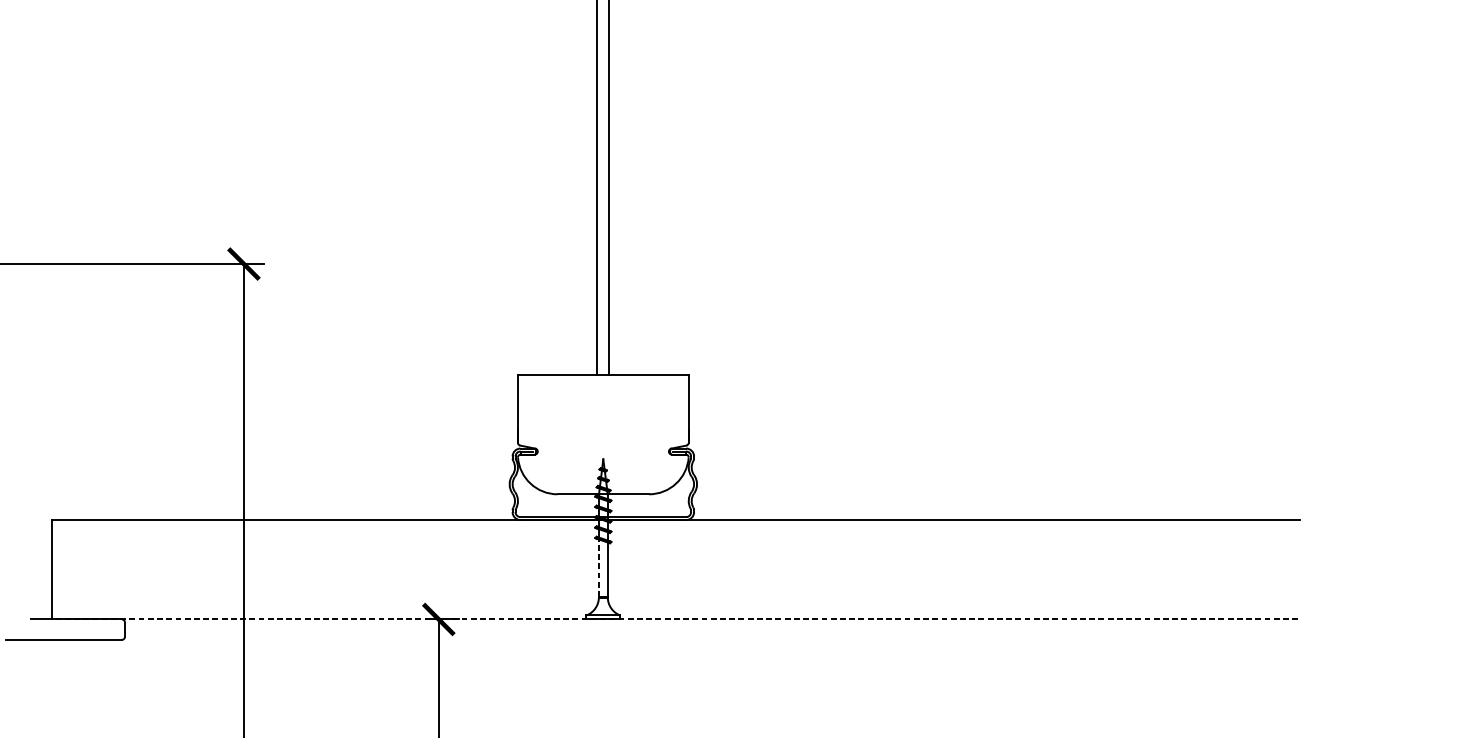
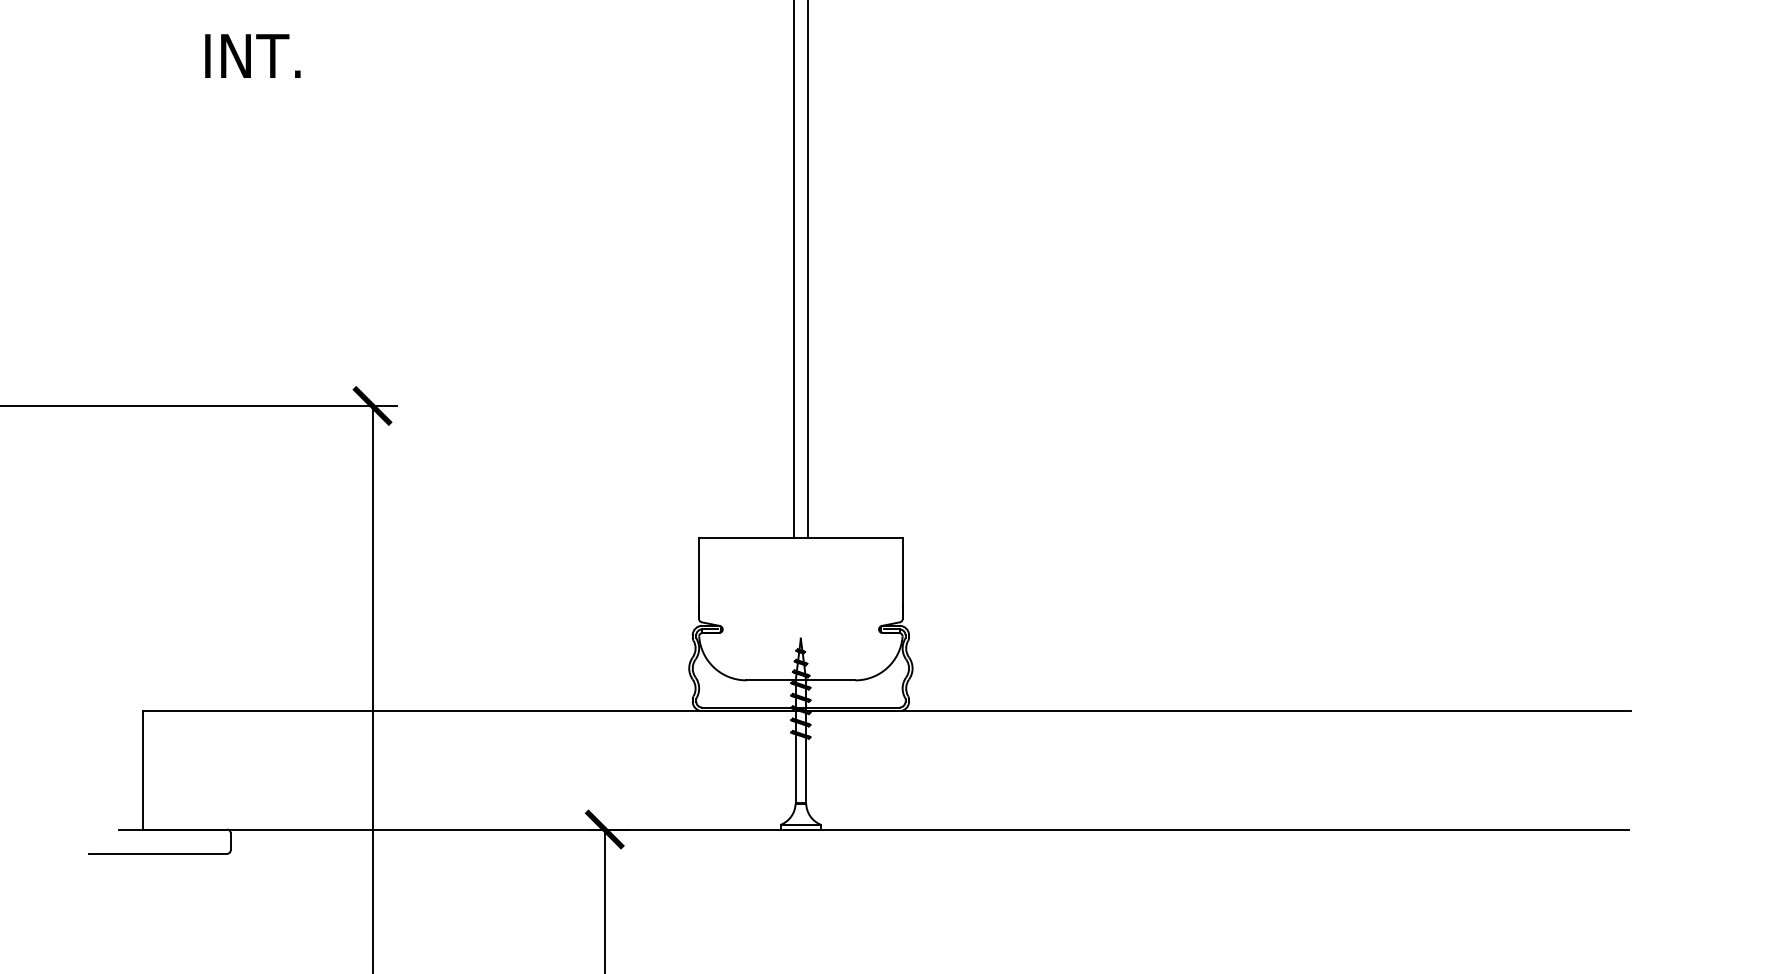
line: (598, 568) -> (795, 768), dashed -> solid
line: (675, 619) -> (886, 829), dashed -> solid

